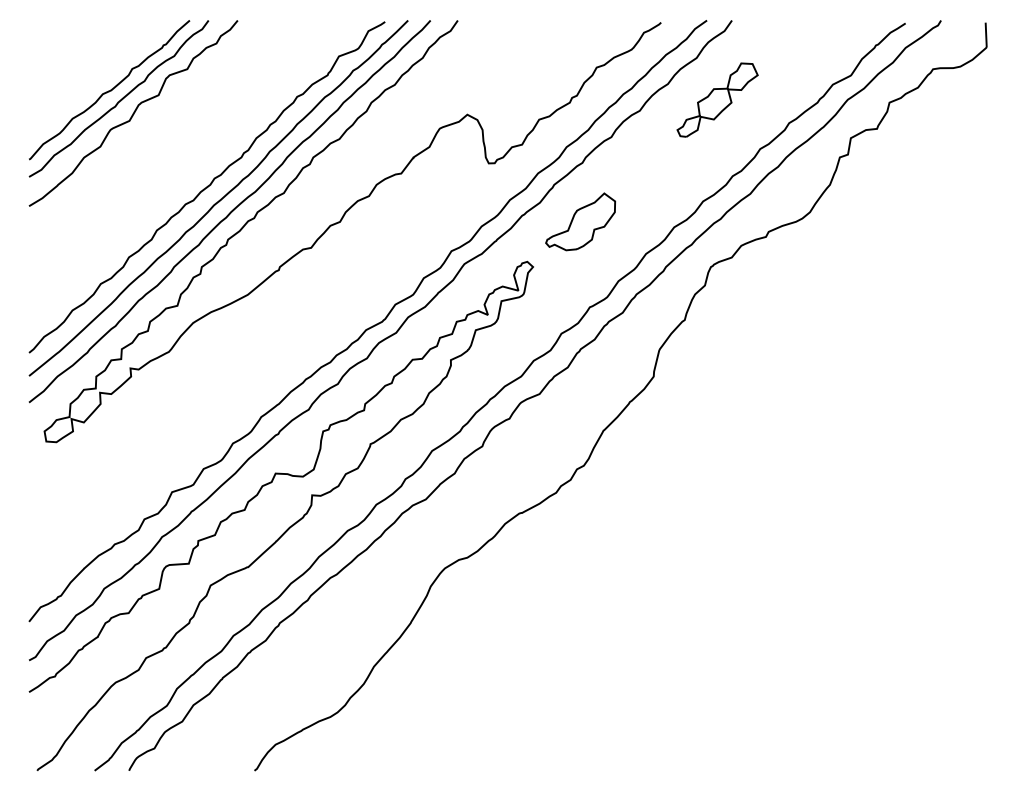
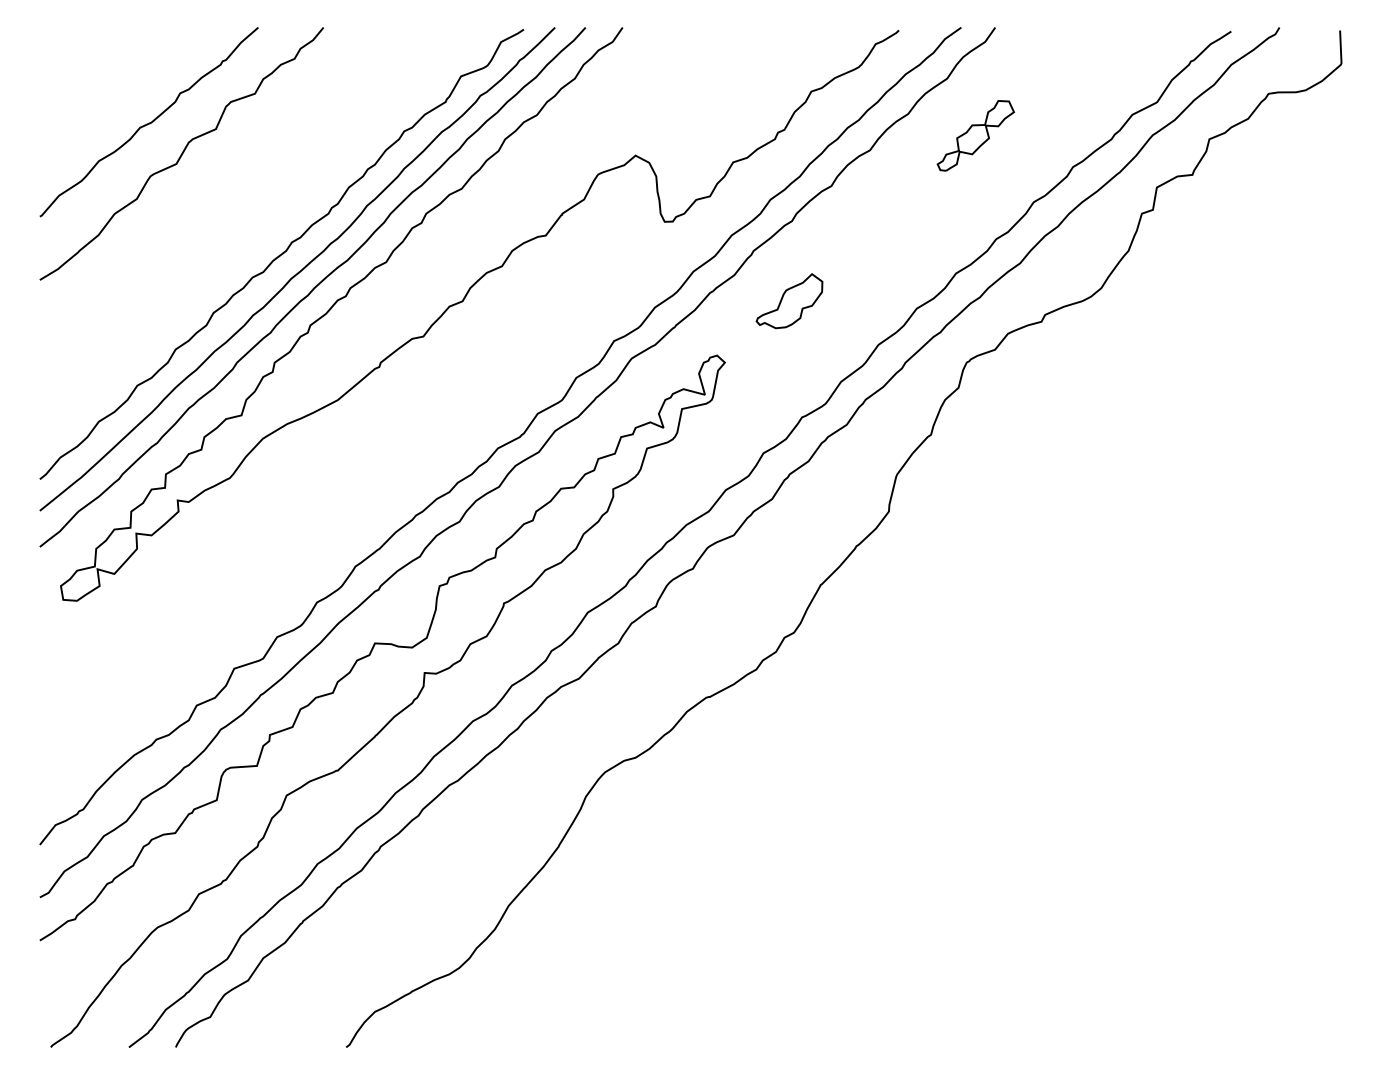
curve: (120, 99) -> (163, 135), removed
part: (717, 99) -> (975, 135), size x0.7
part: (580, 221) -> (789, 300), size x0.7

